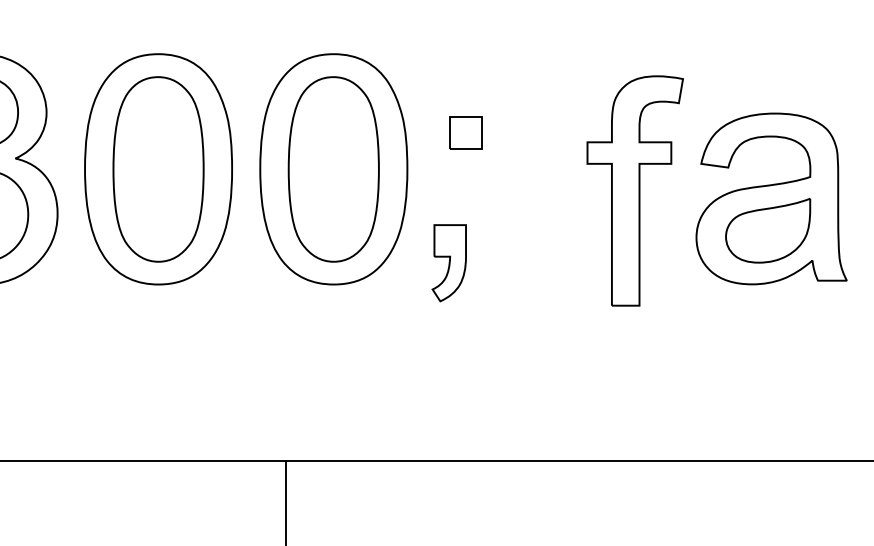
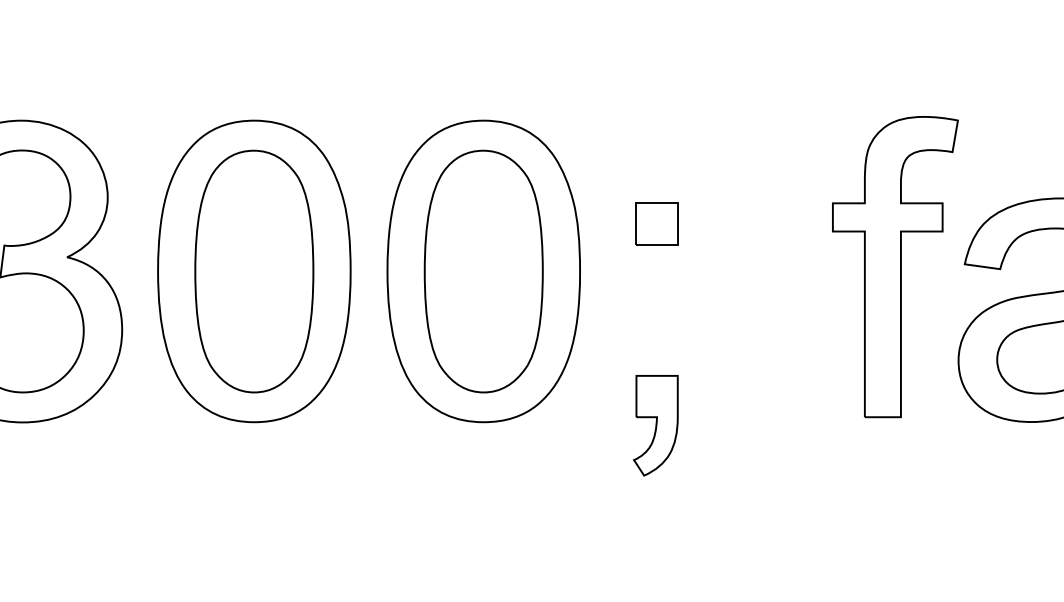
part: (634, 190) -> (894, 266), moved
part: (448, 263) -> (654, 426), moved

